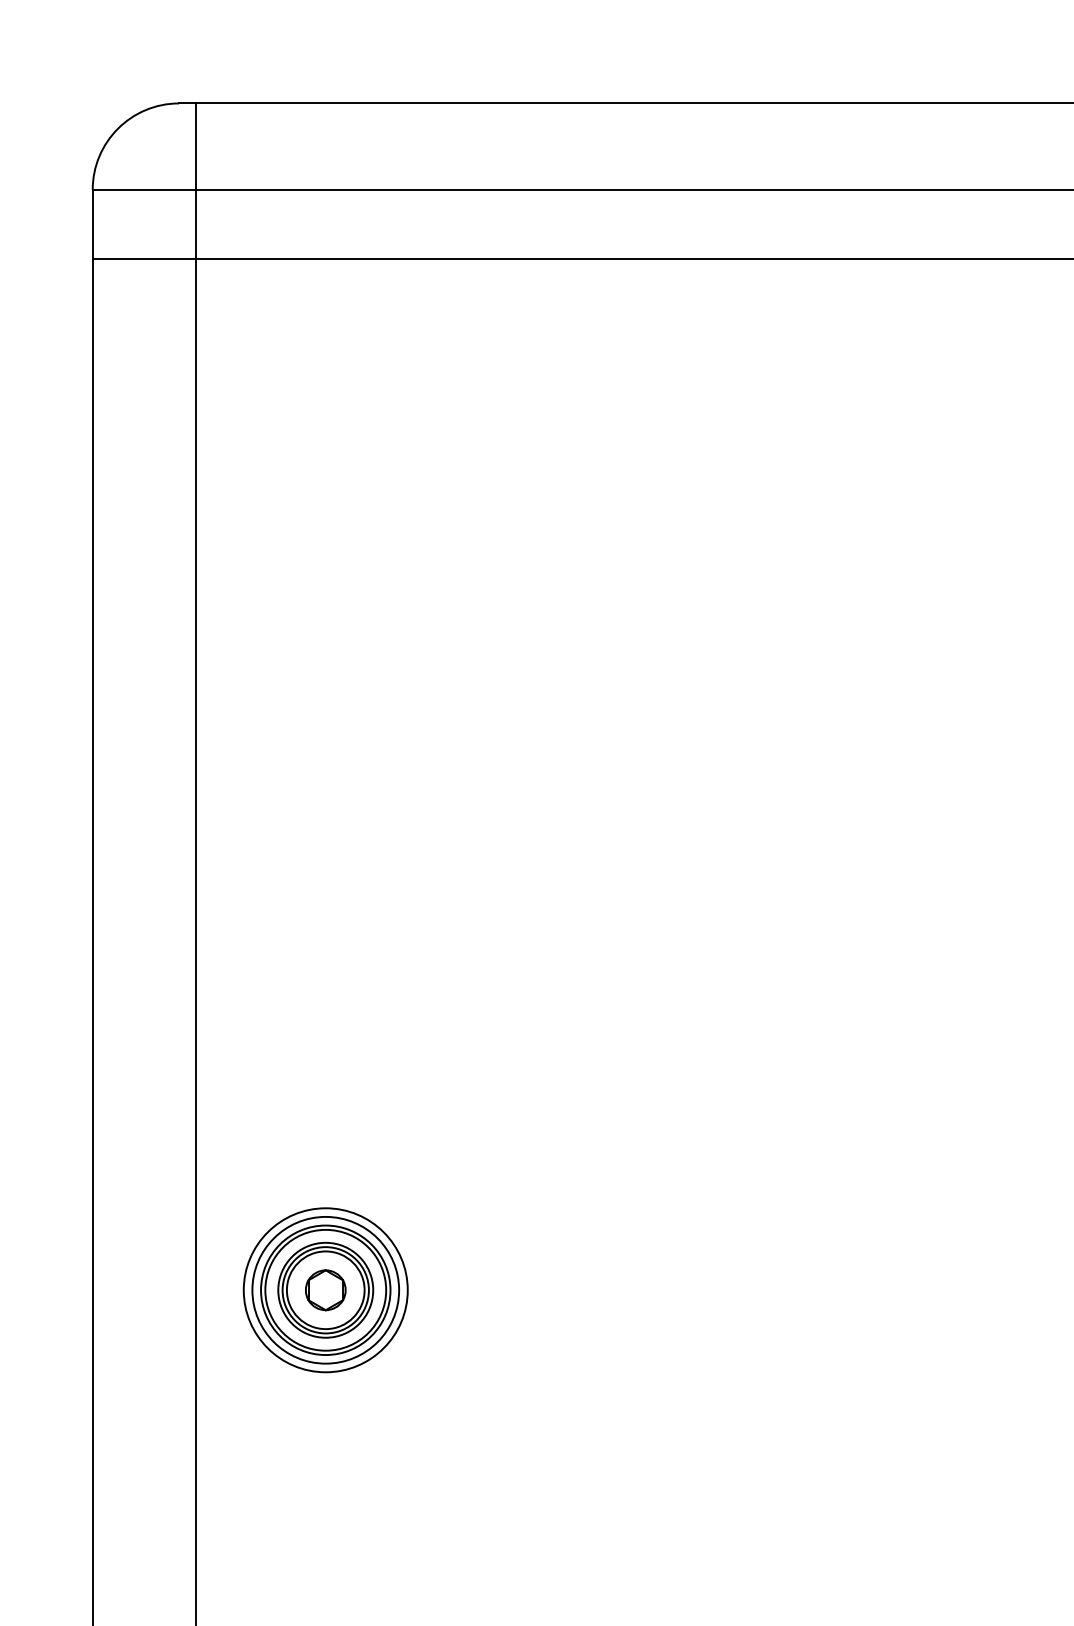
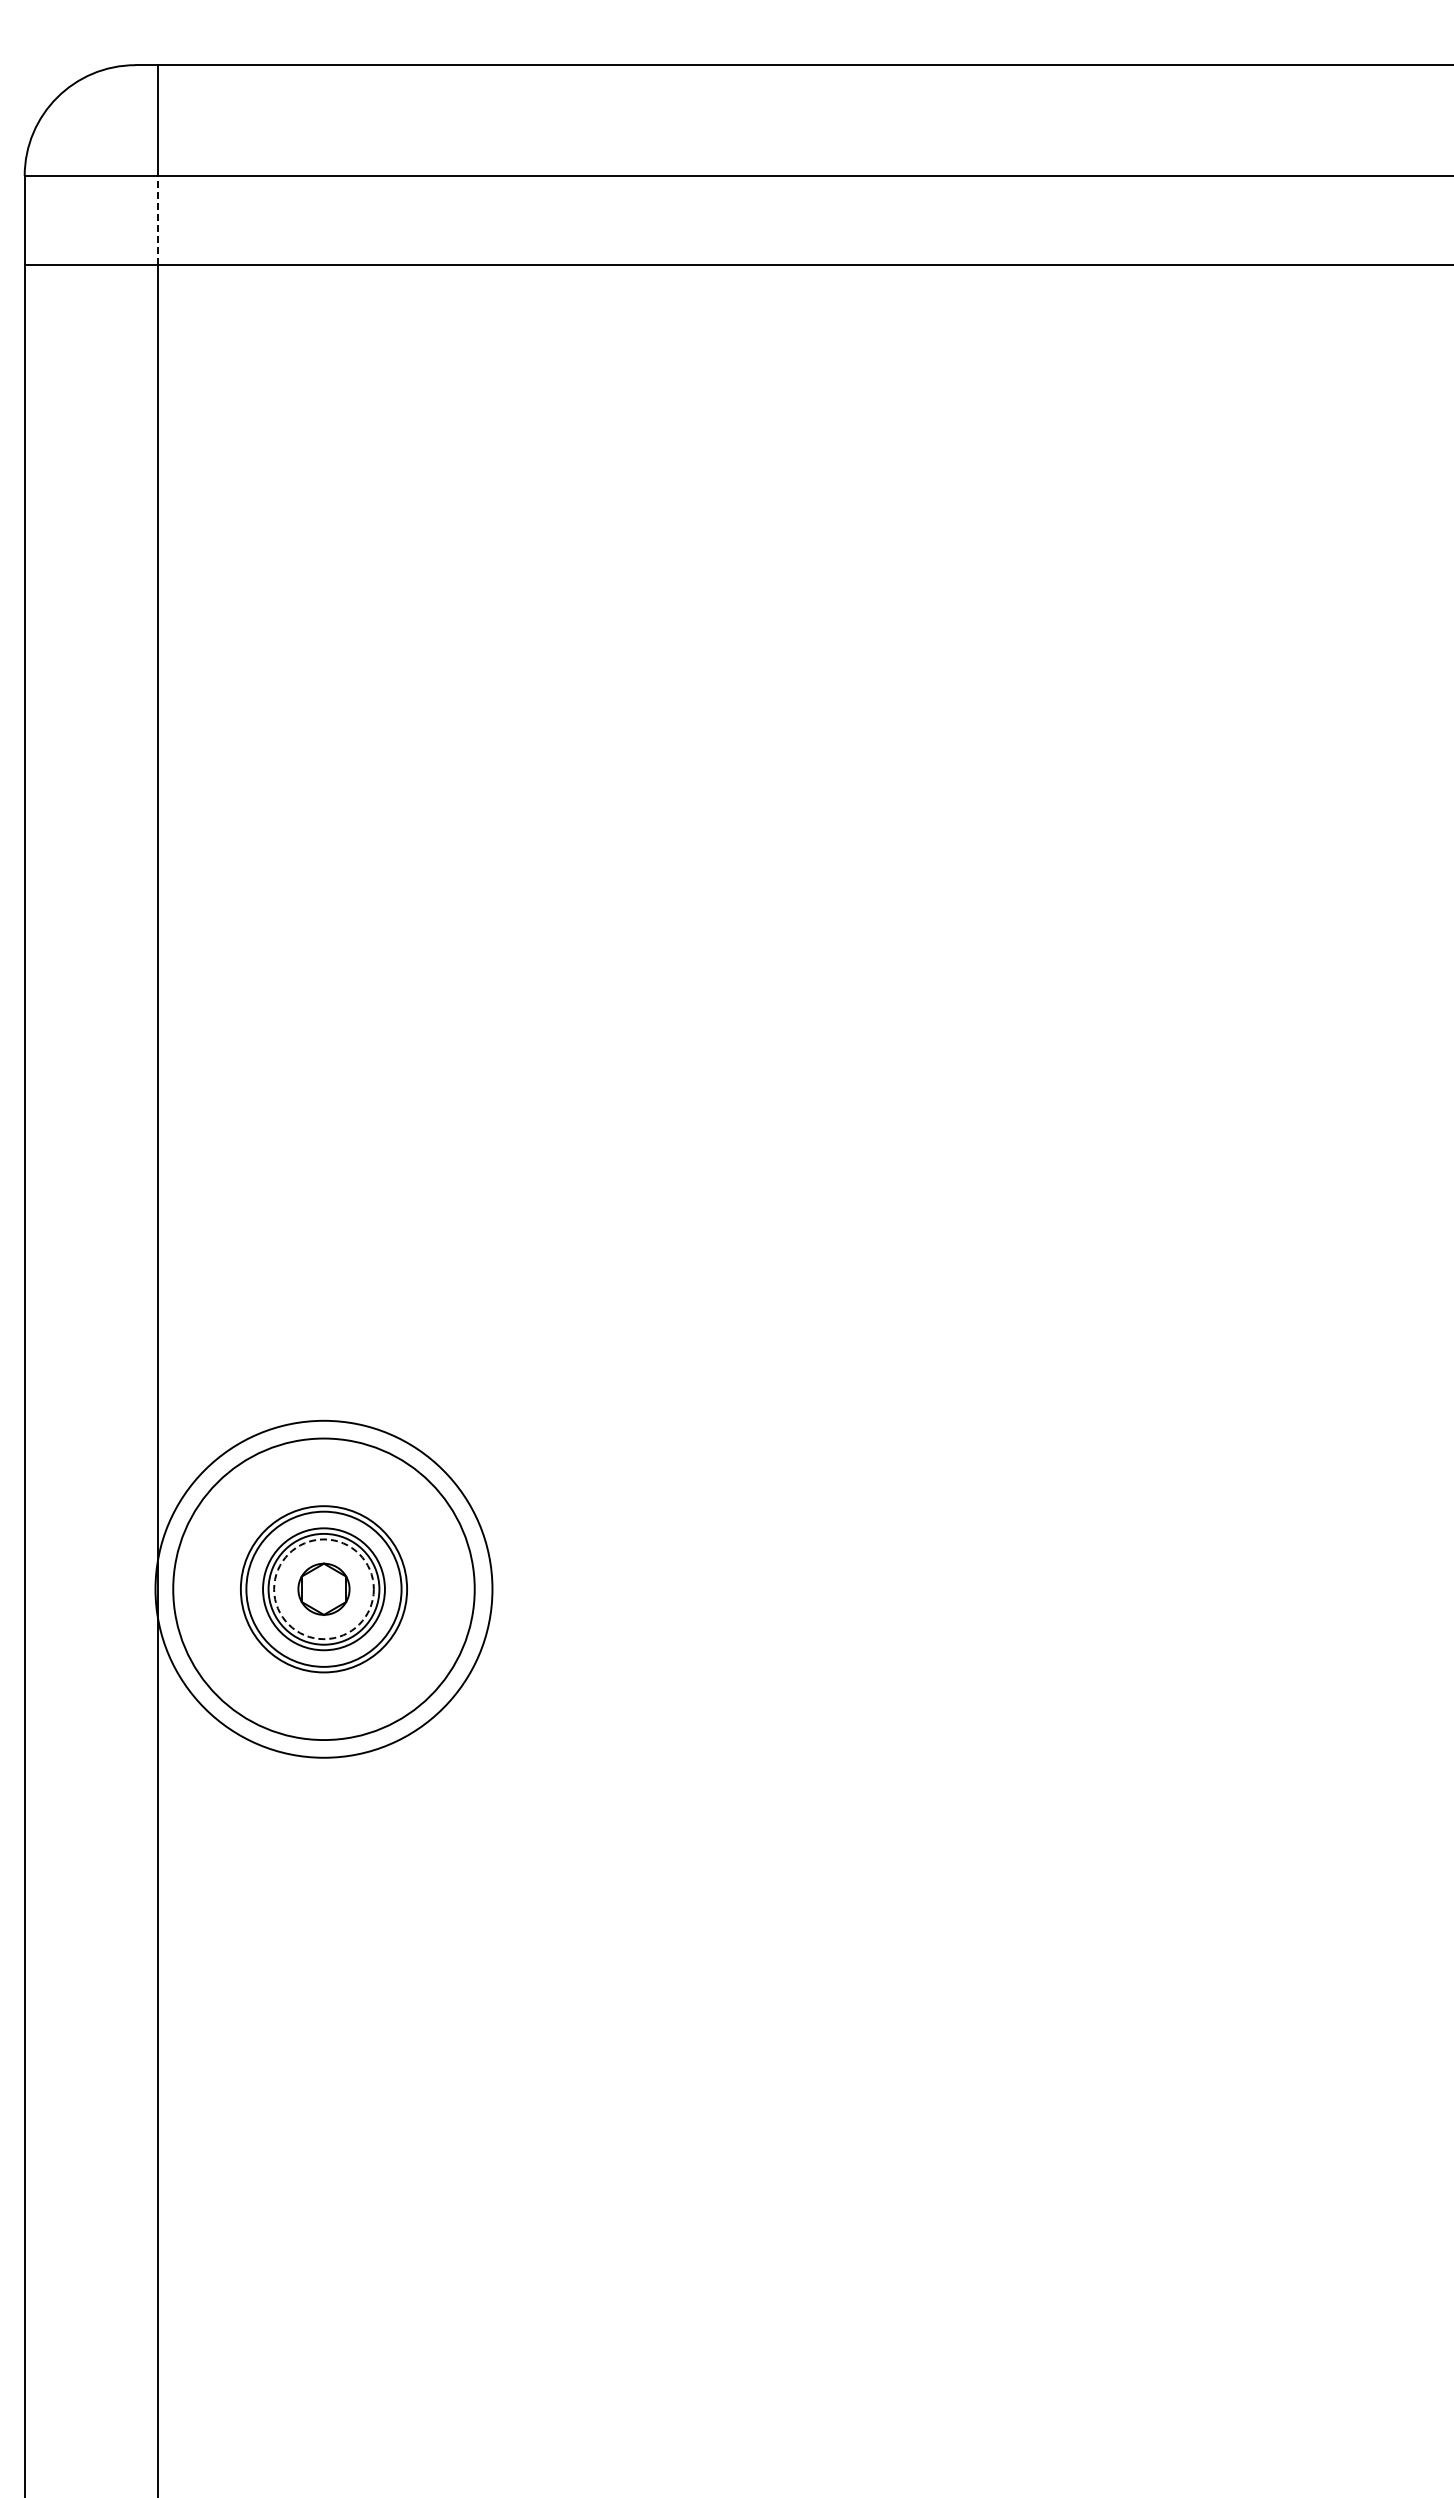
line: (196, 223) -> (157, 219), solid -> dashed
circle: (325, 1290) -> (323, 1589), size x1.6
circle: (325, 1290) -> (323, 1589), size x1.6
circle: (325, 1290) -> (323, 1589), solid -> dashed

